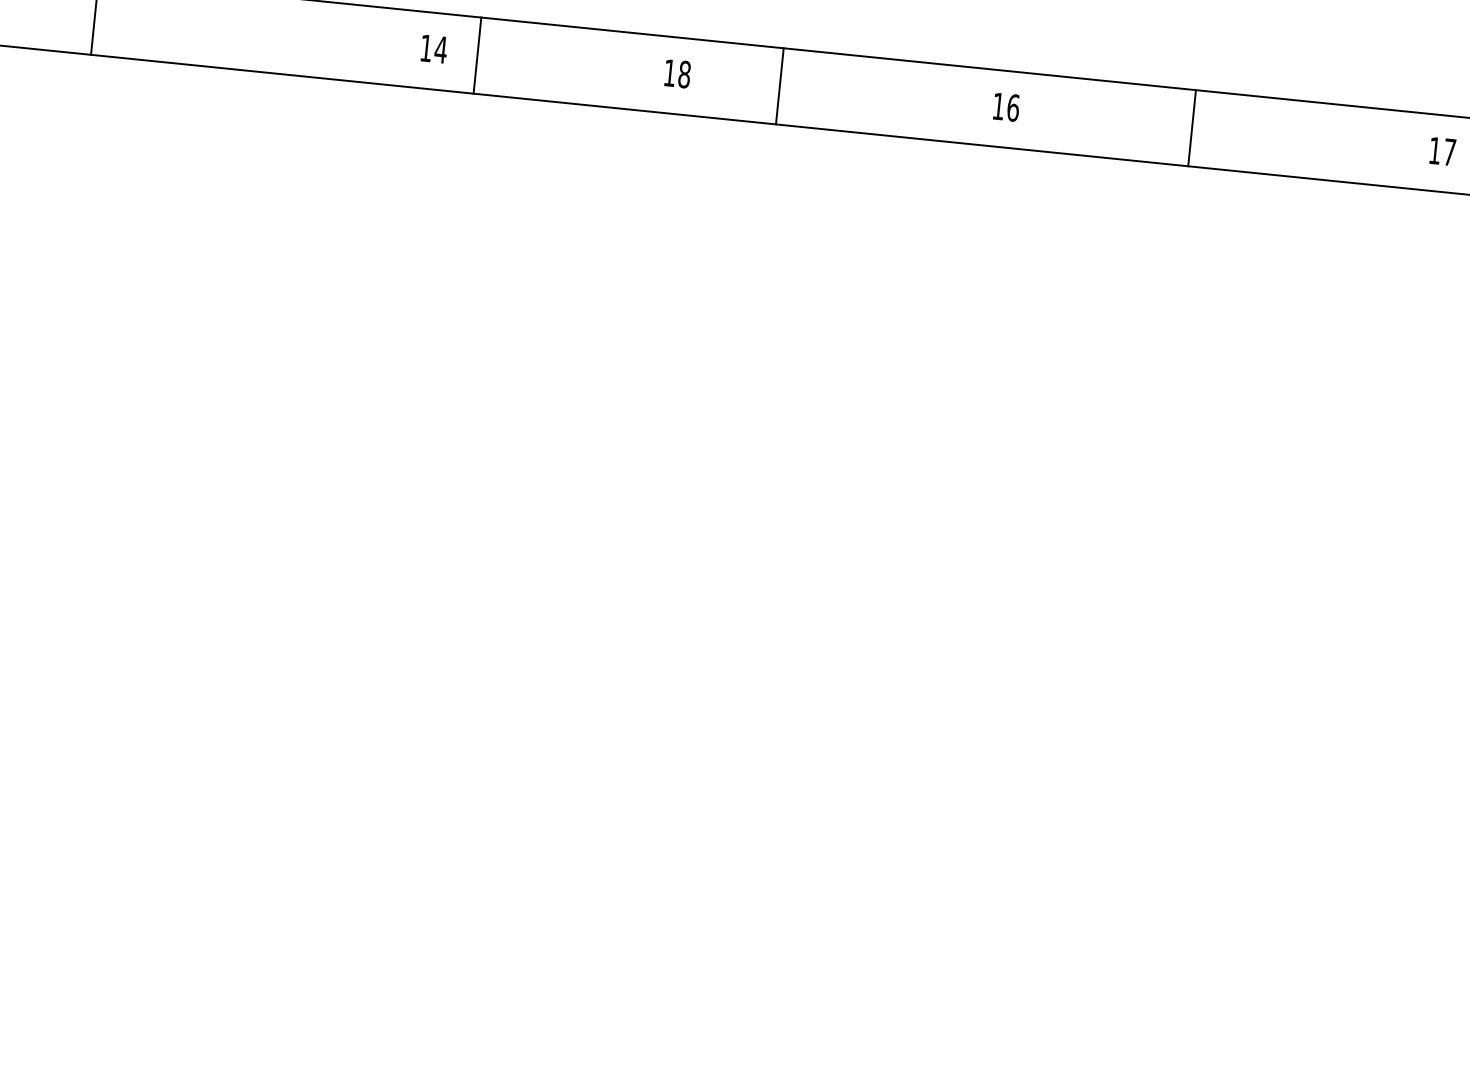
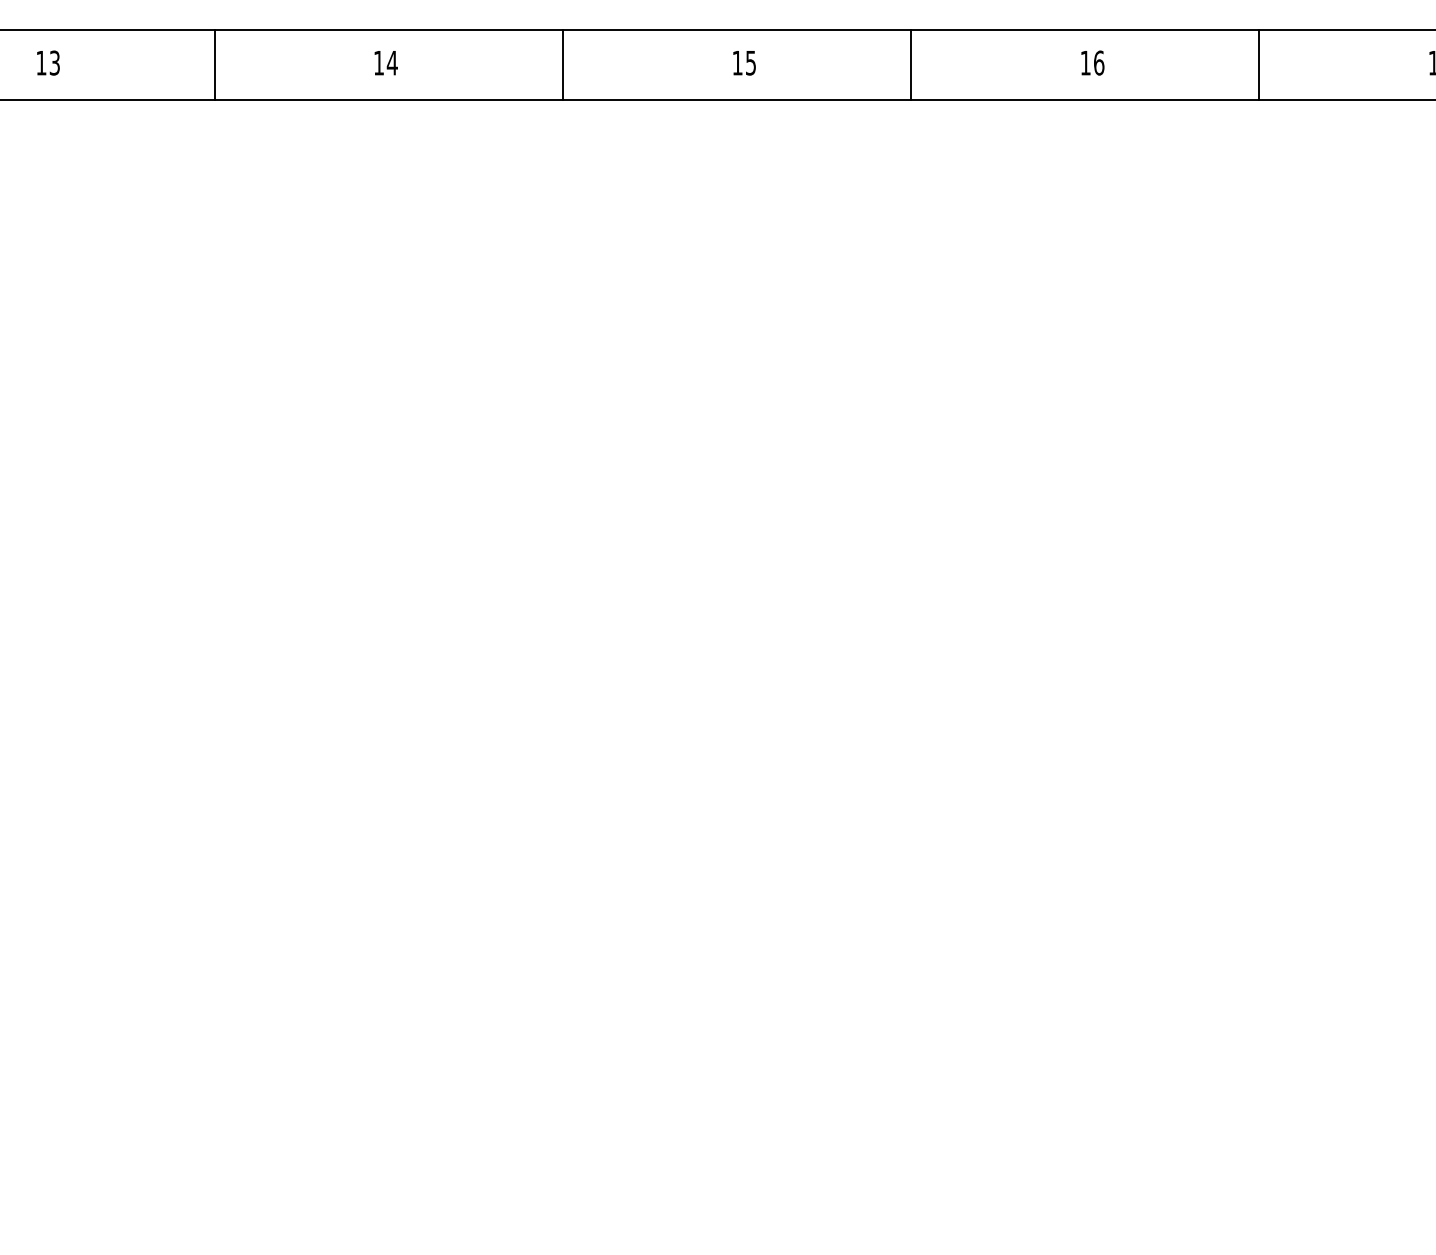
text: (433, 49) -> (385, 63), moved
text: (684, 73) -> (750, 62), 18 -> 15
line: (779, 85) -> (910, 64), moved
text: (1006, 106) -> (1092, 62), moved
line: (1191, 127) -> (1258, 64), moved

